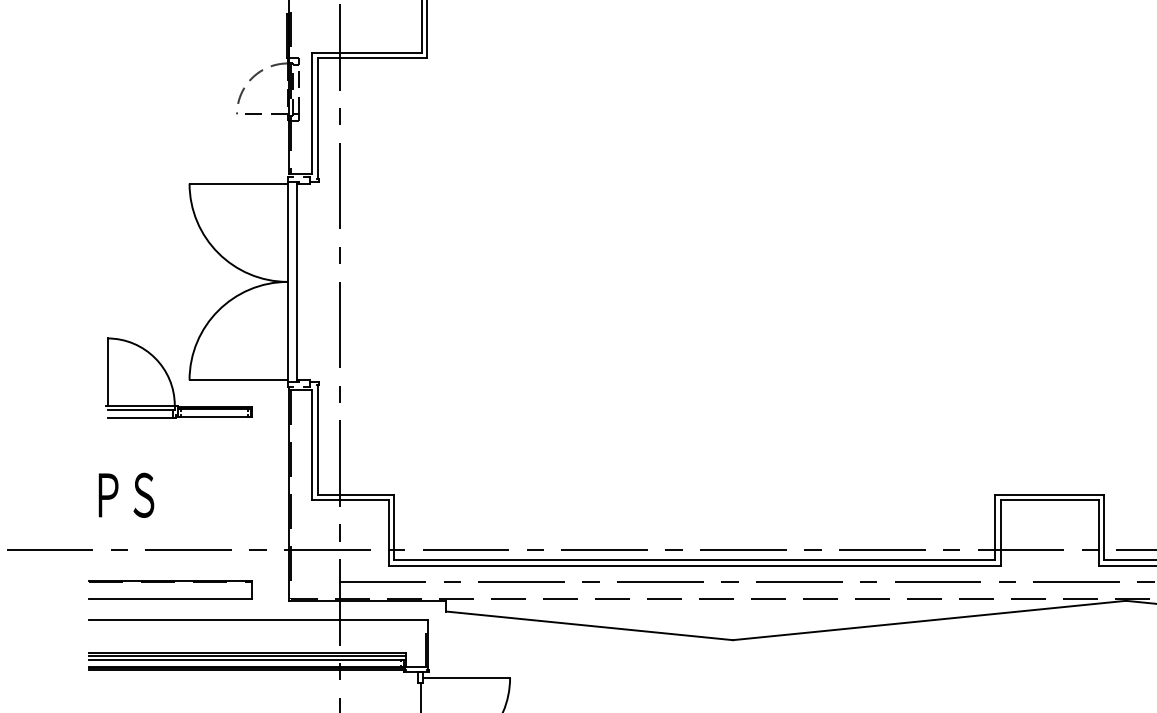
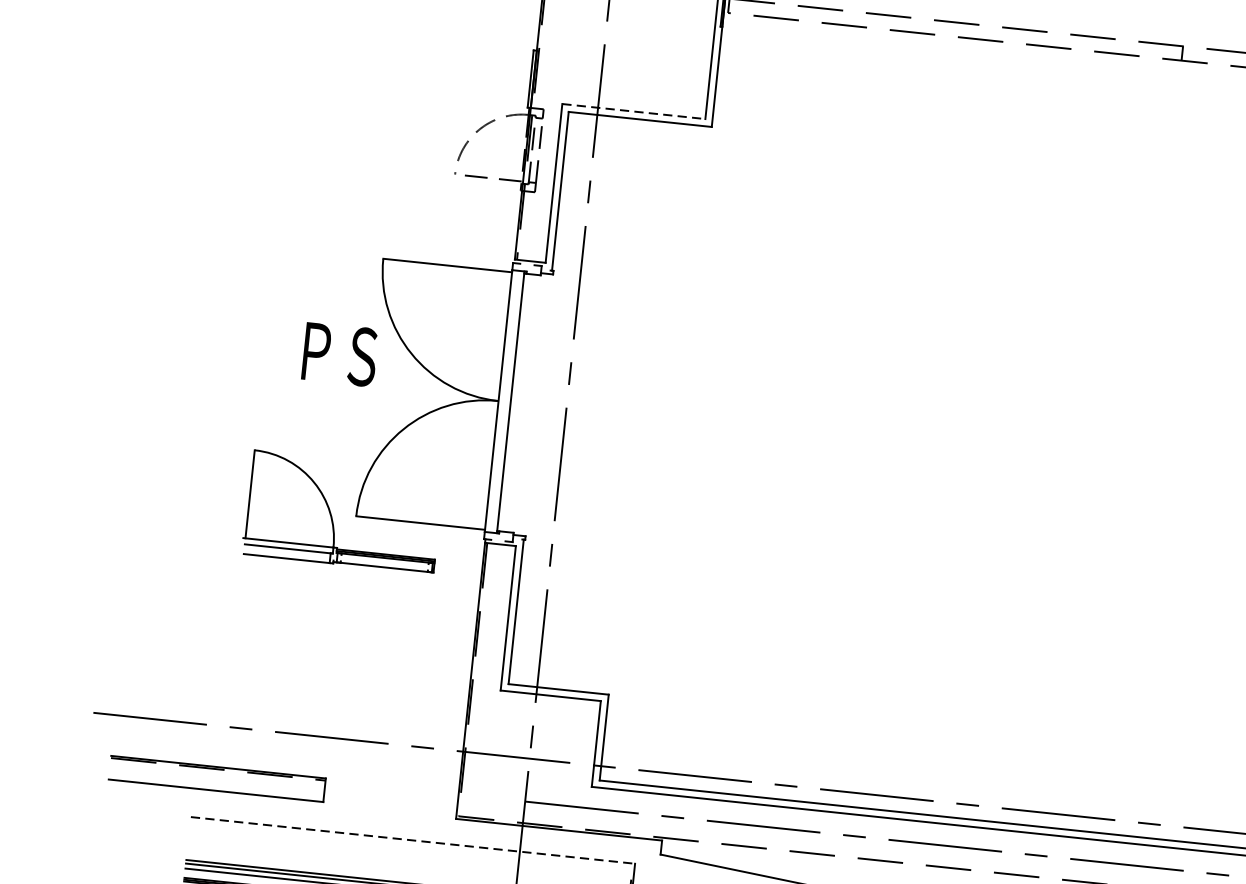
line: (367, 52) -> (634, 111), solid -> dashed
text: (126, 494) -> (340, 353), moved
part: (170, 582) -> (218, 769), moved
line: (258, 620) -> (413, 840), solid -> dashed

